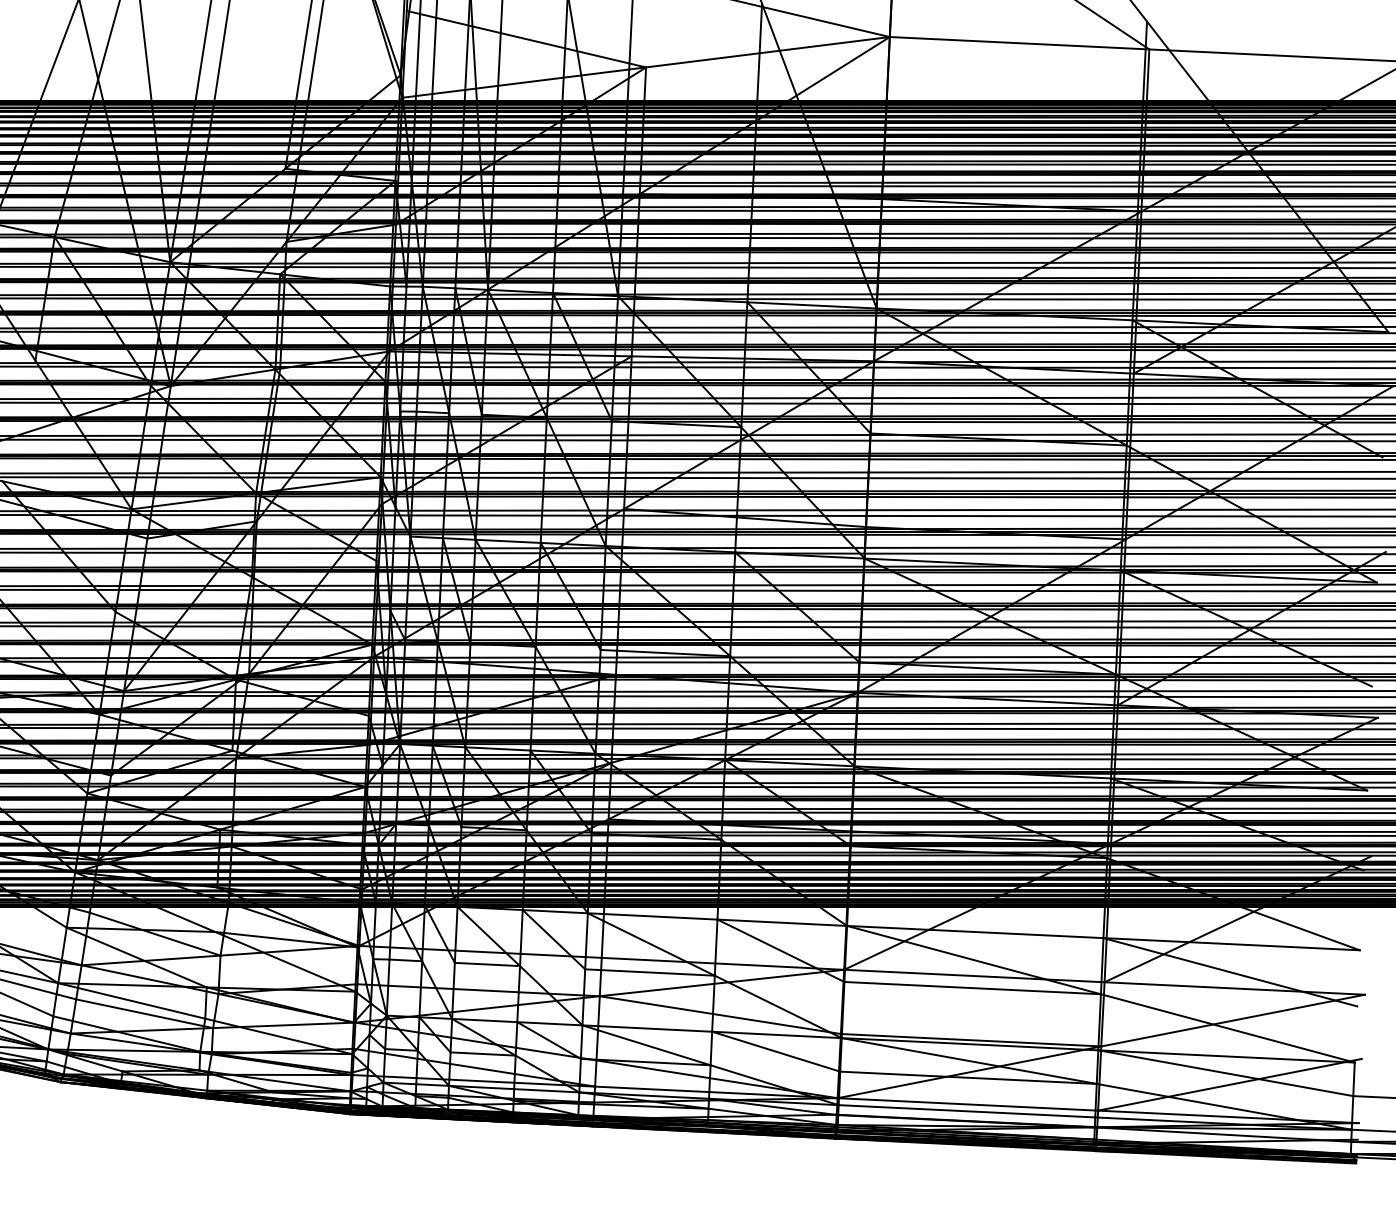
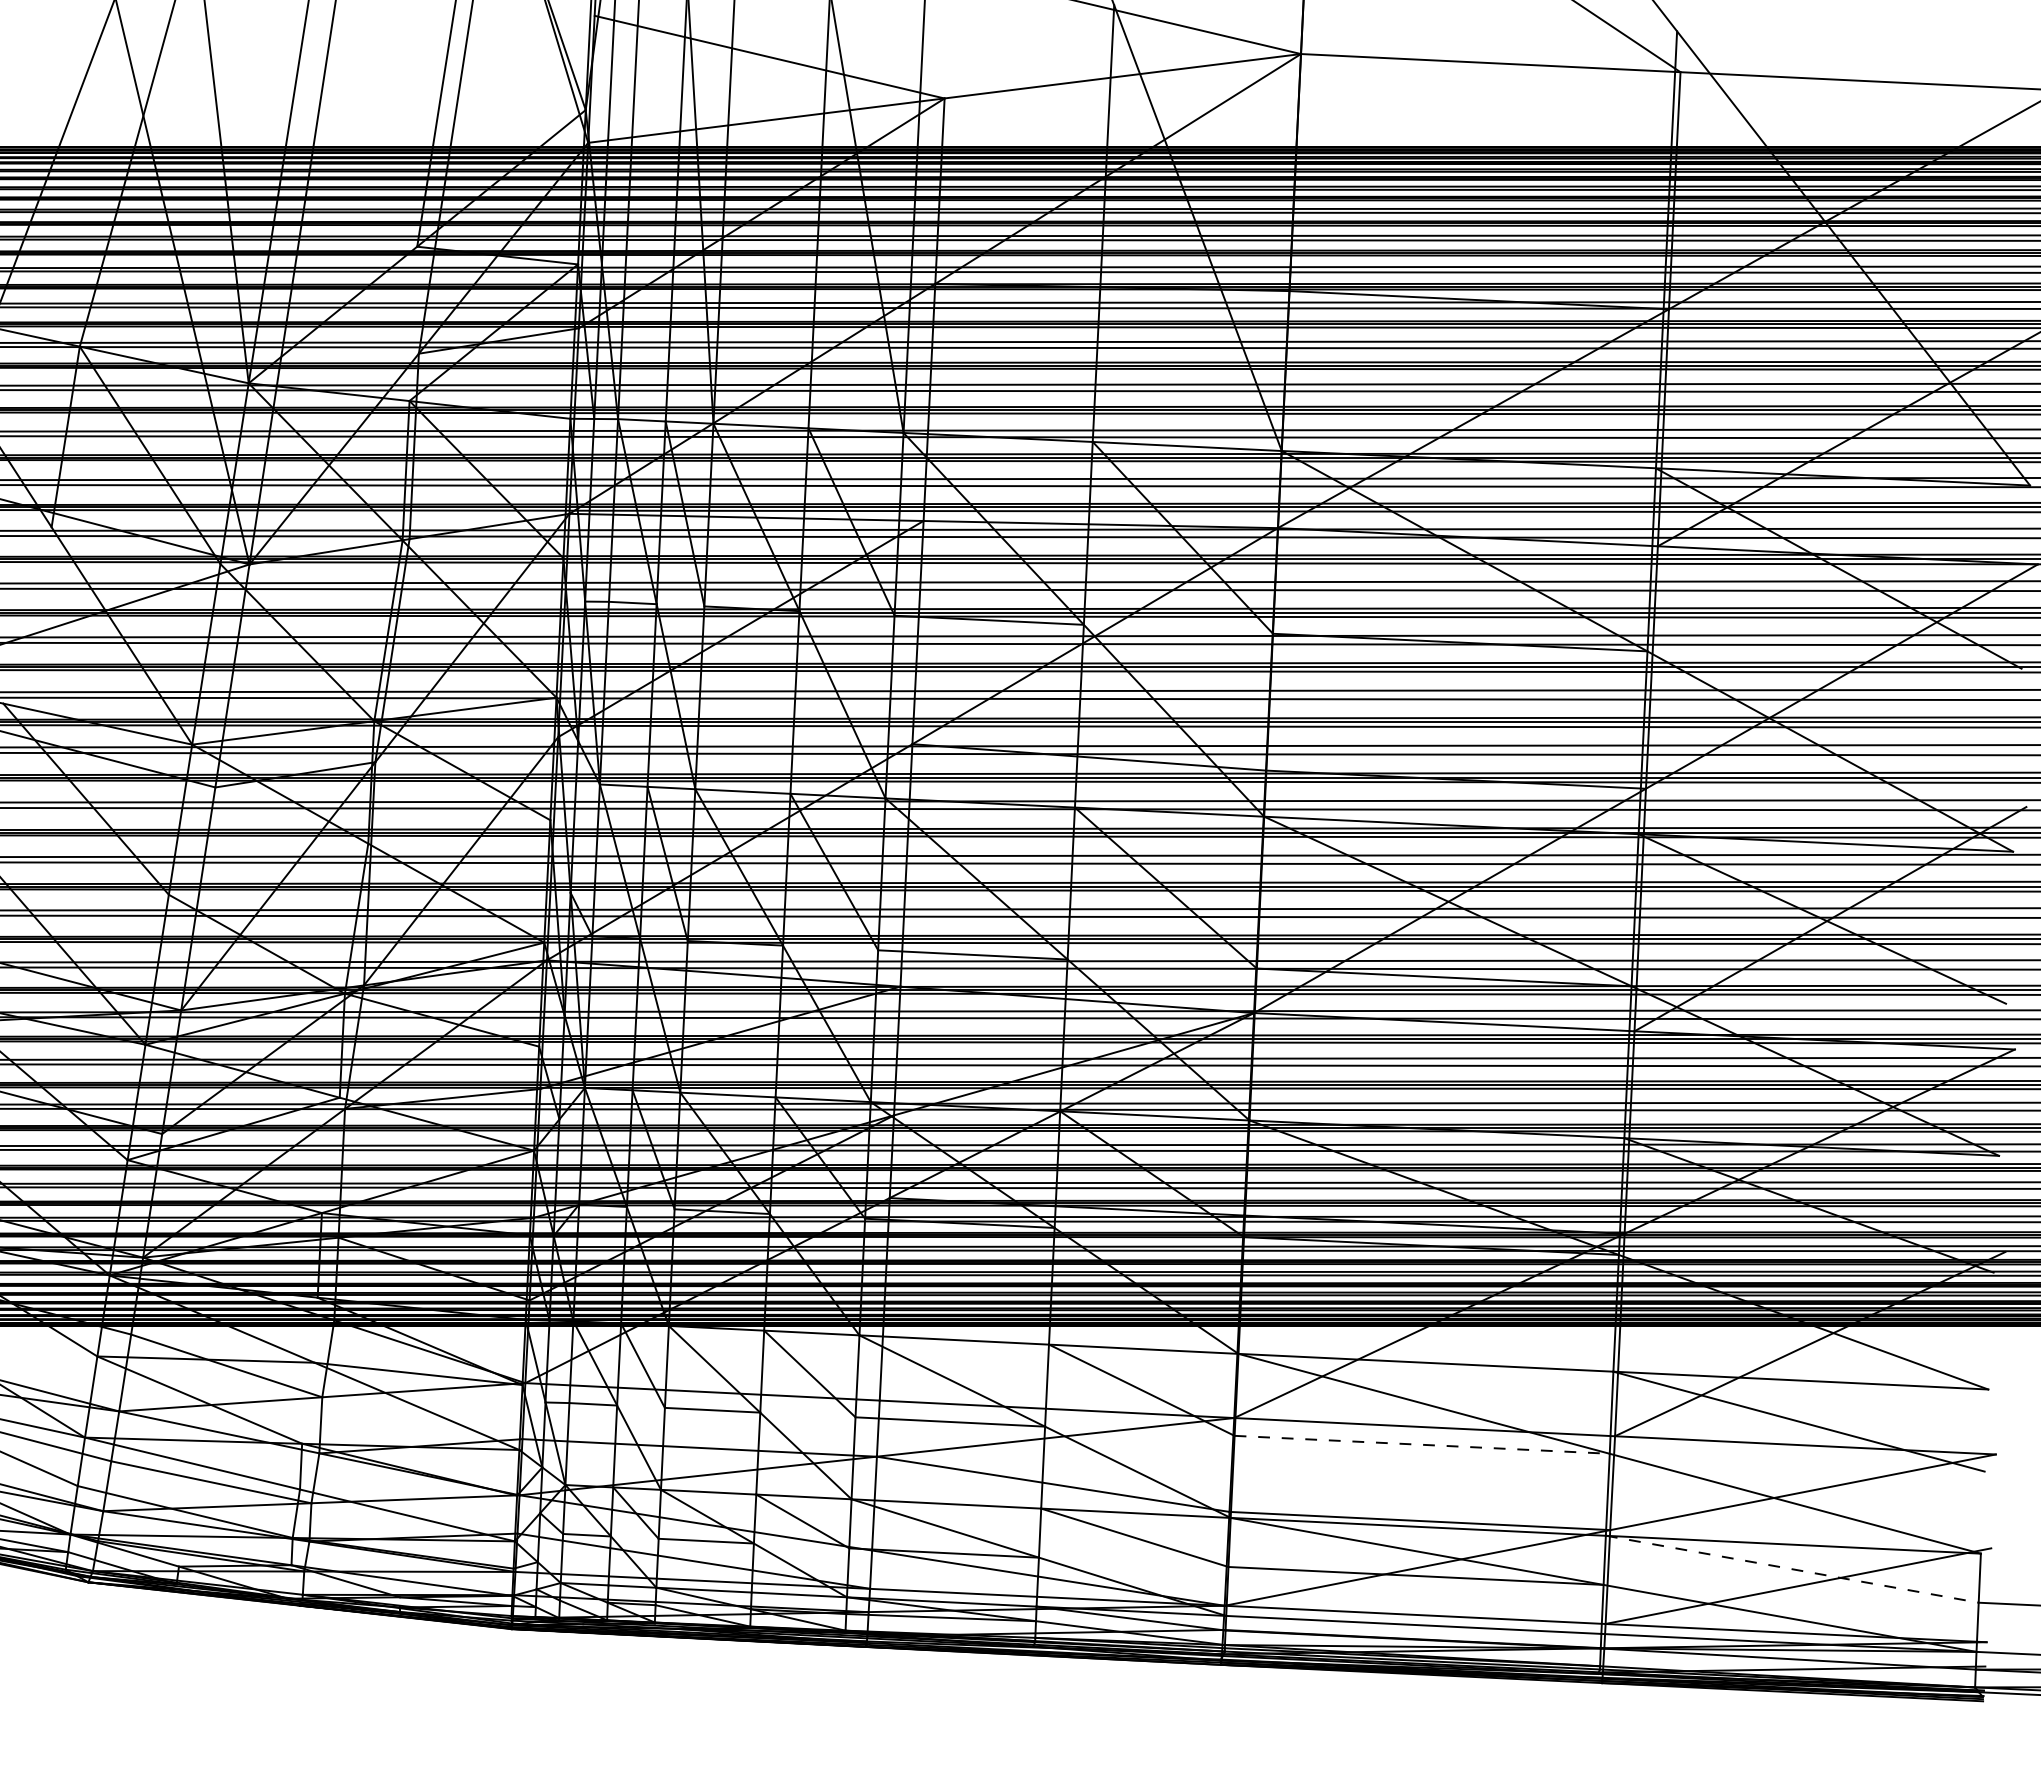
line: (973, 988) -> (1423, 1445), solid -> dashed
line: (1225, 1073) -> (1791, 1569), solid -> dashed

